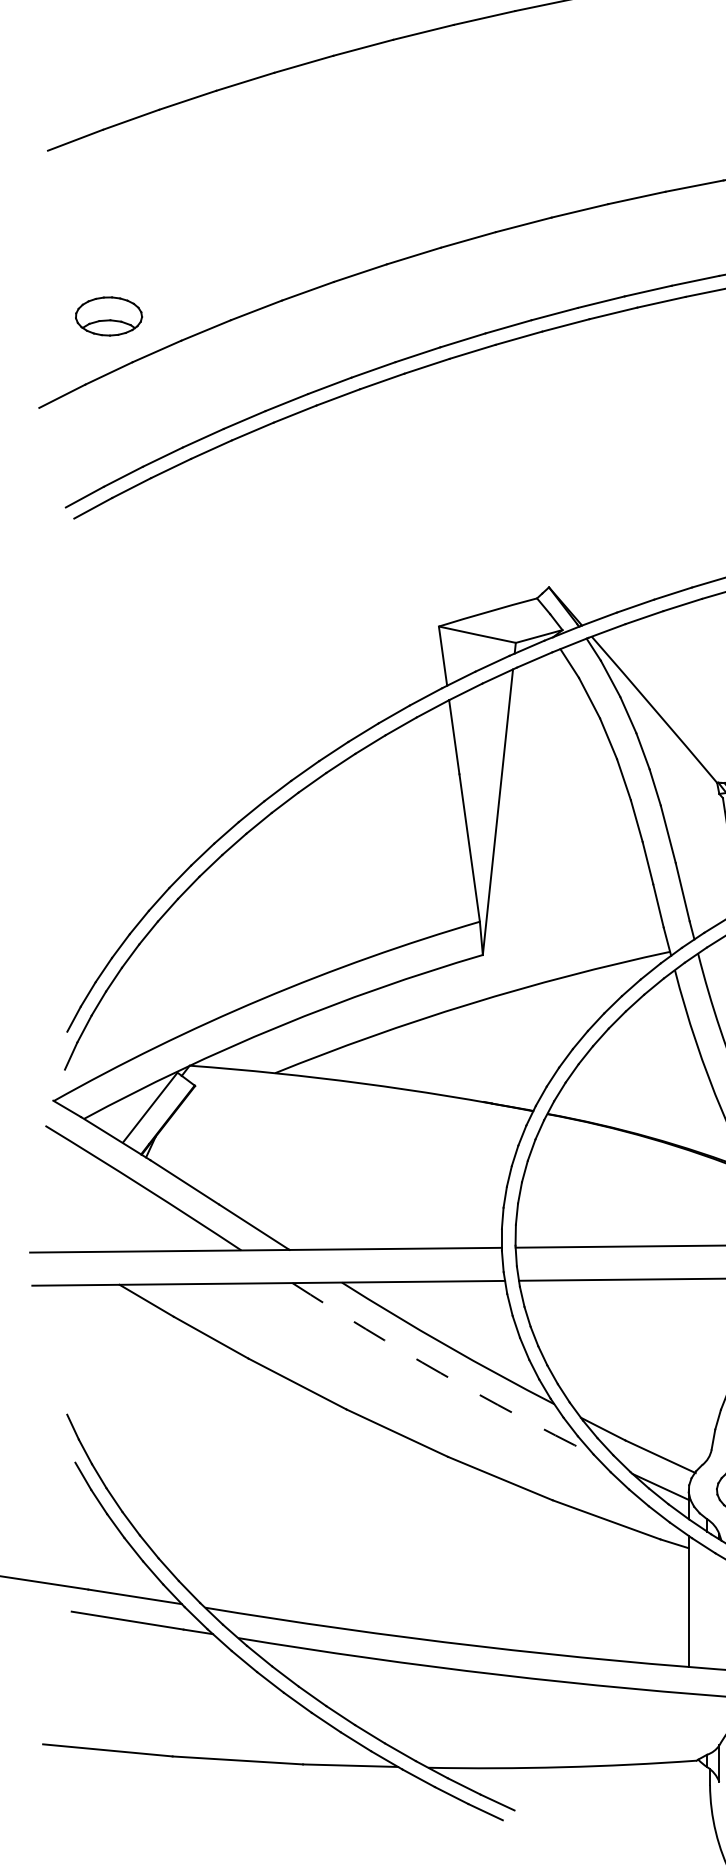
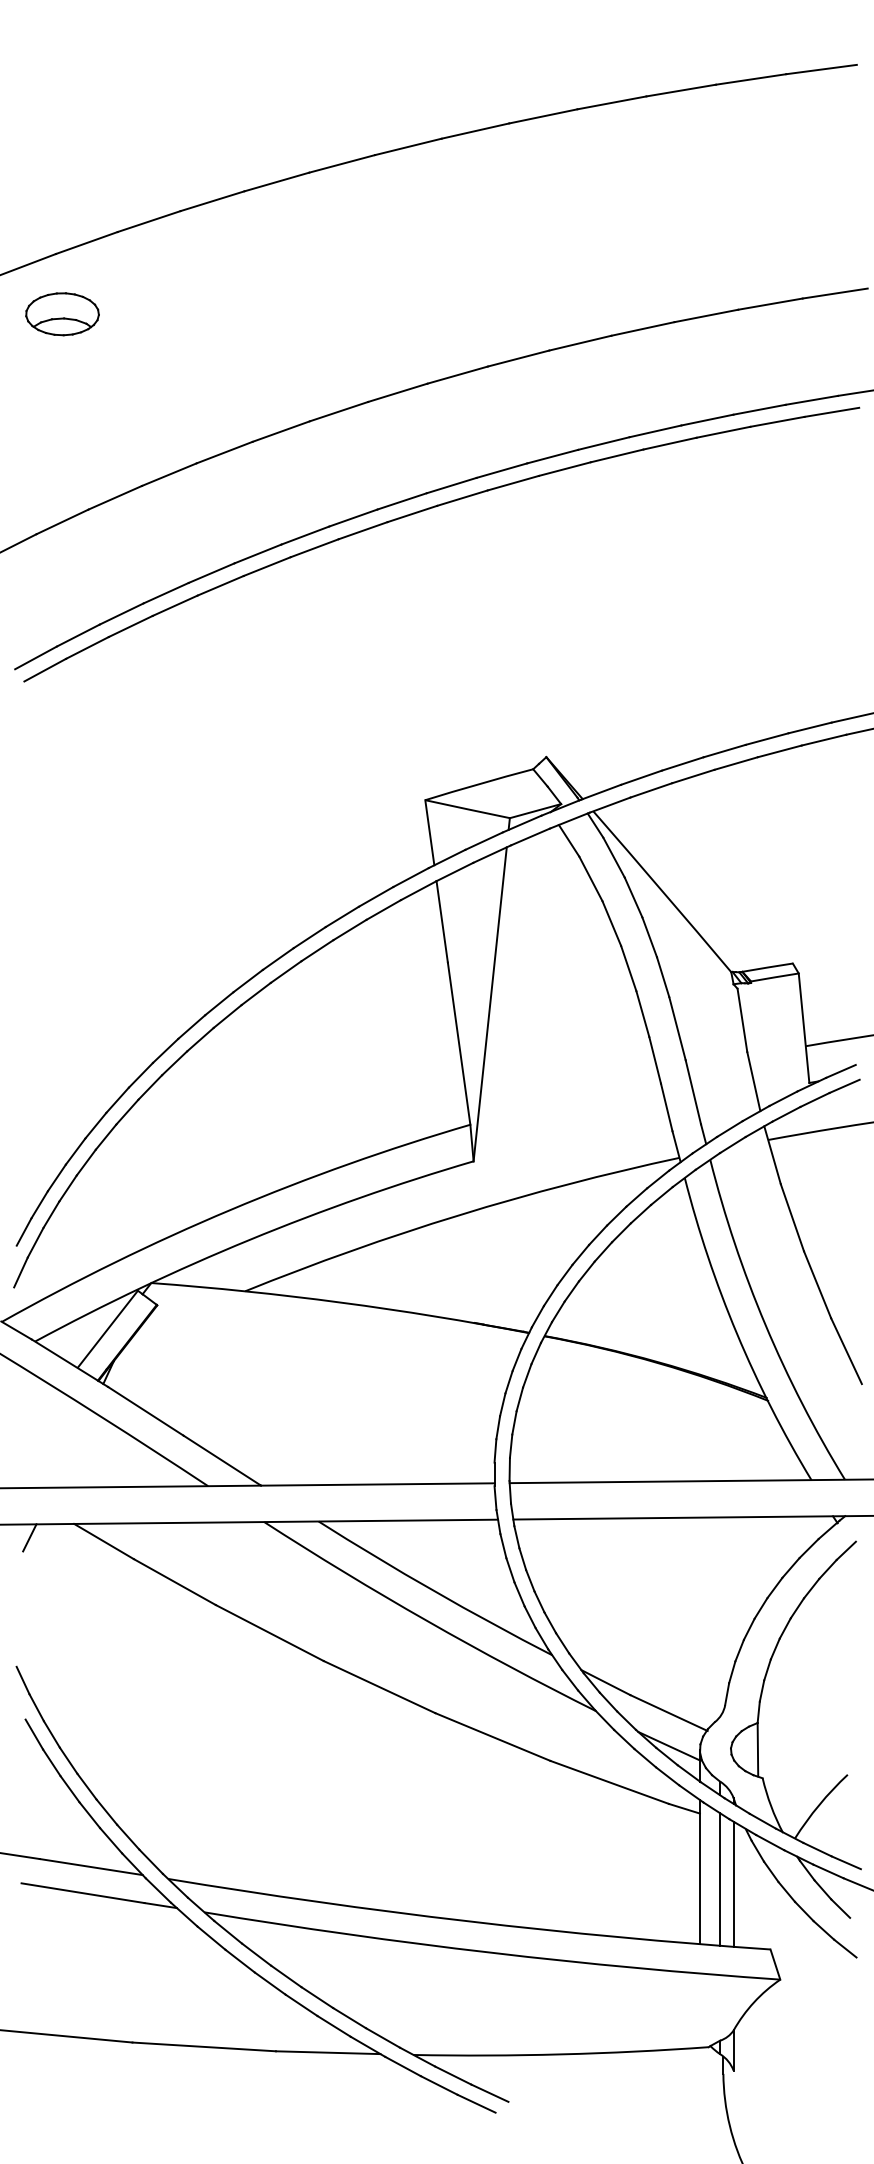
part: (108, 316) -> (62, 314), moved
line: (78, 1297) -> (29, 1537), added
arc: (440, 1373) -> (427, 1621), dashed -> solid
line: (707, 1608) -> (720, 1879), added
line: (719, 1611) -> (733, 1883), added

